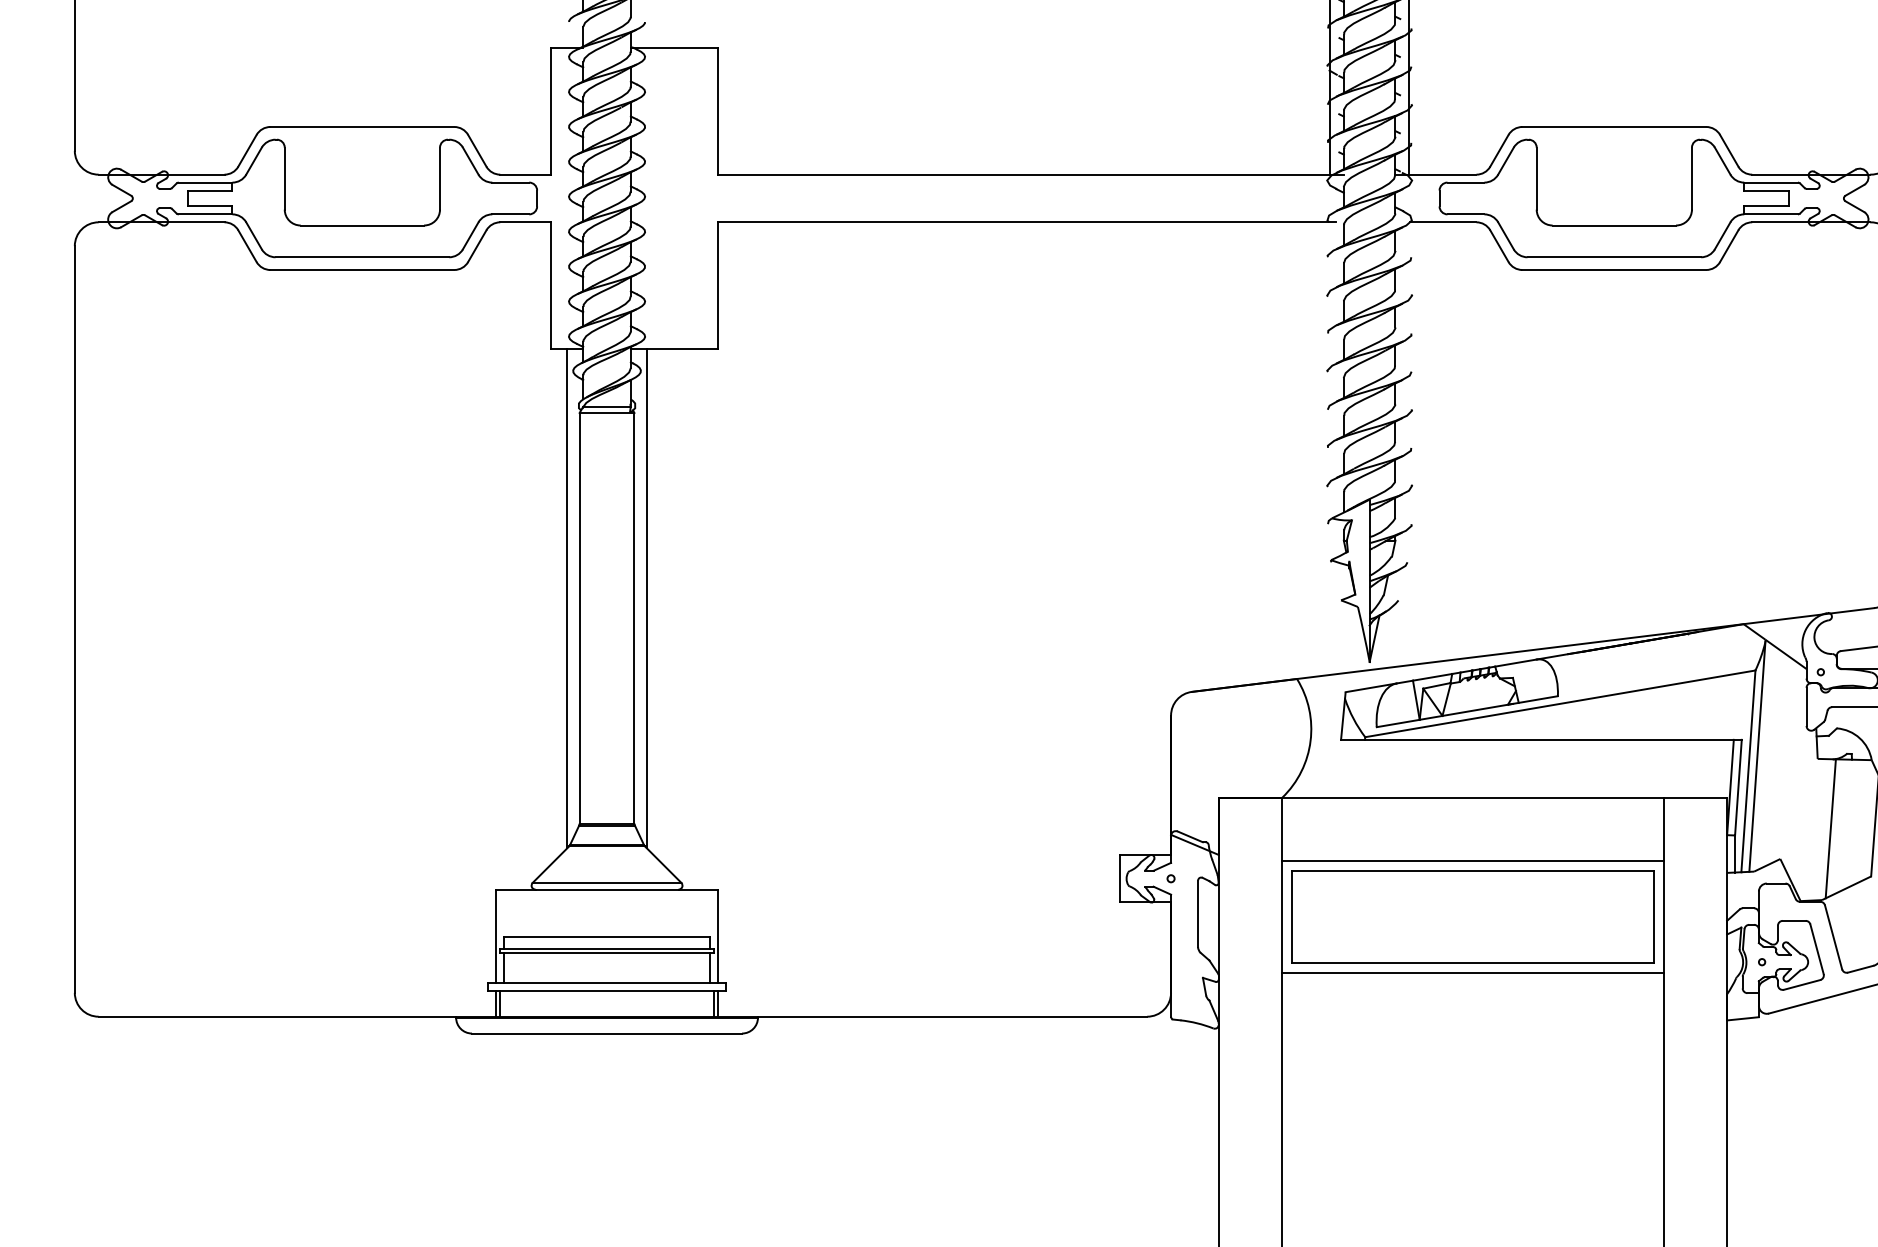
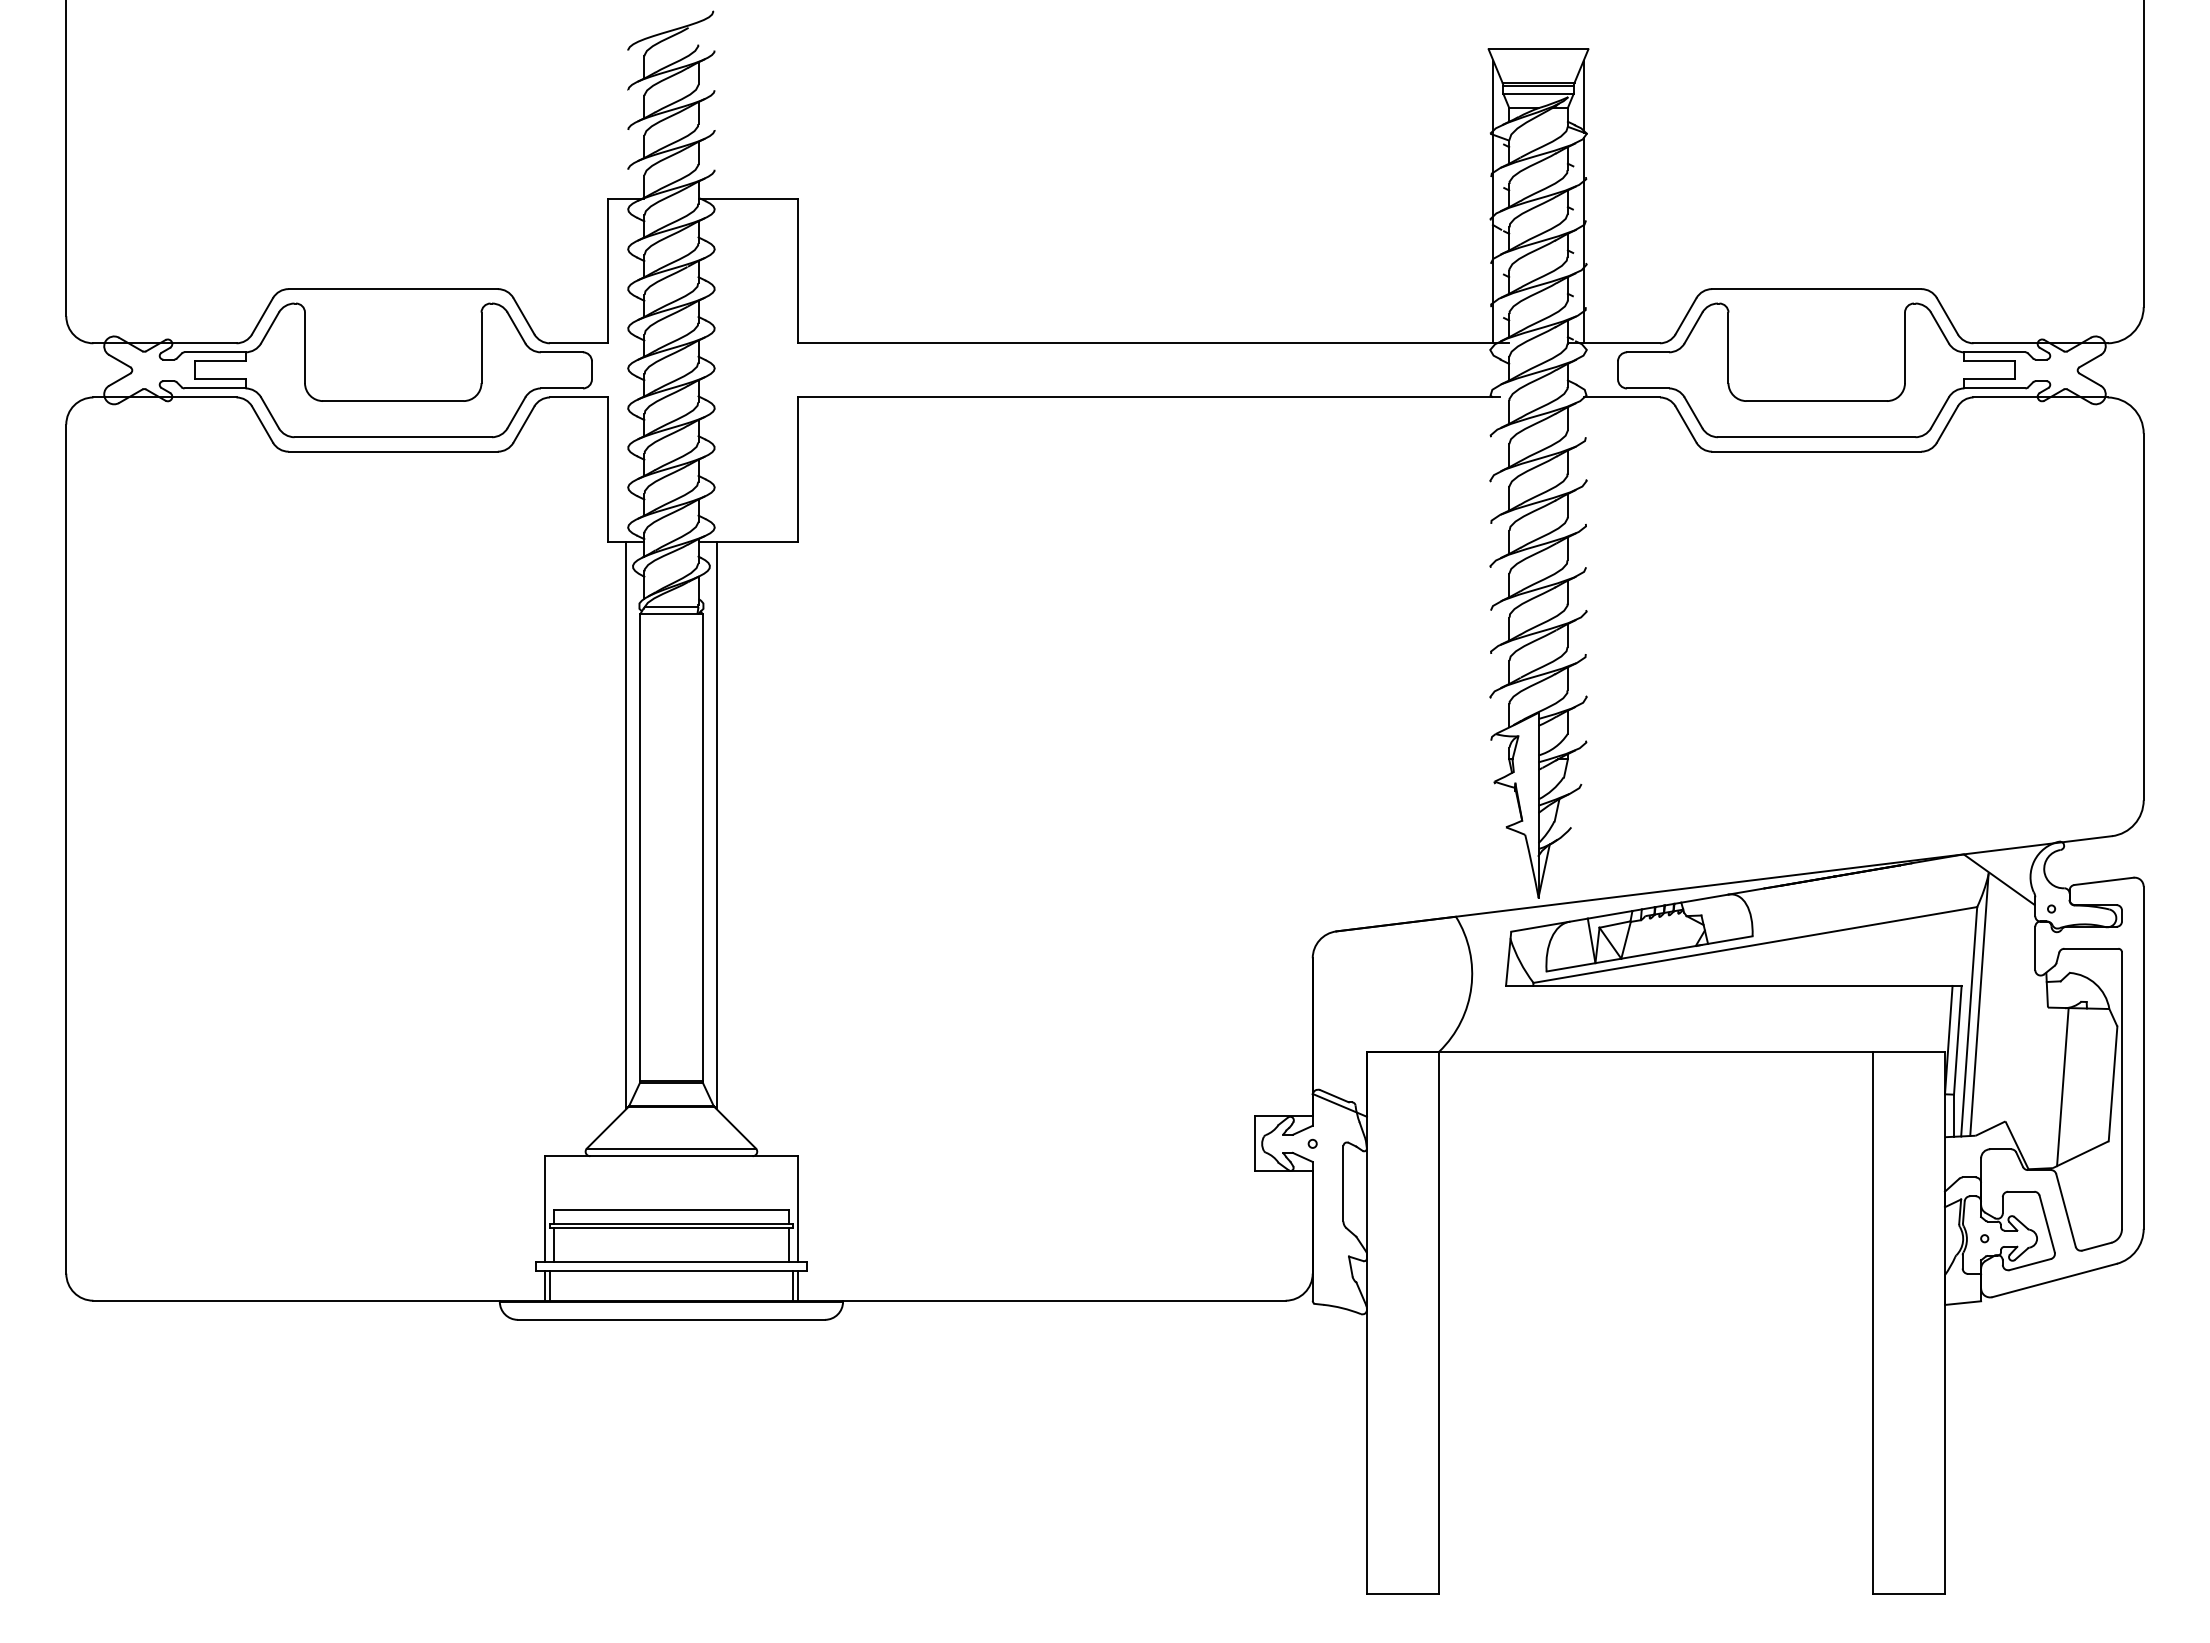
line: (1472, 861) -> (1655, 1124), removed
part: (1472, 917) -> (1655, 1187), removed
line: (1472, 972) -> (1655, 1250), removed

